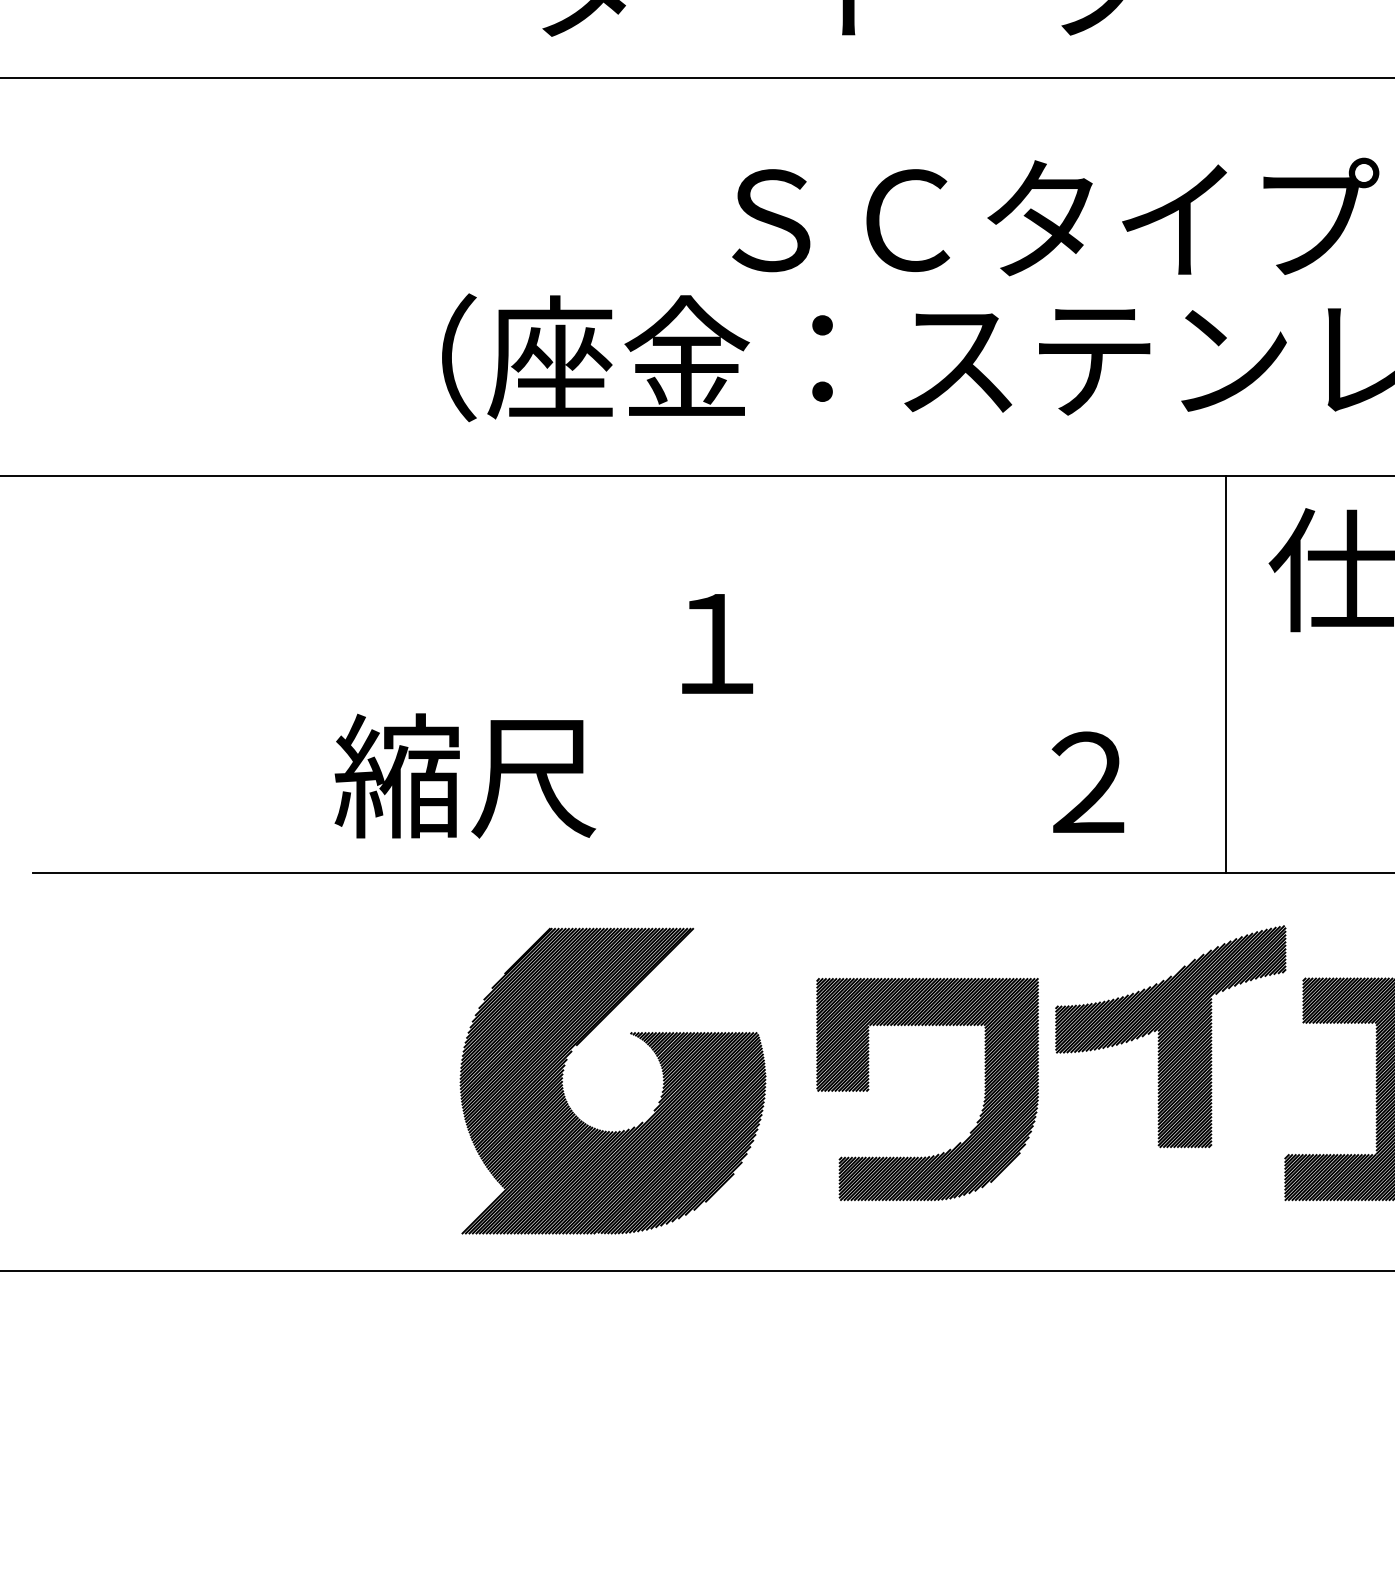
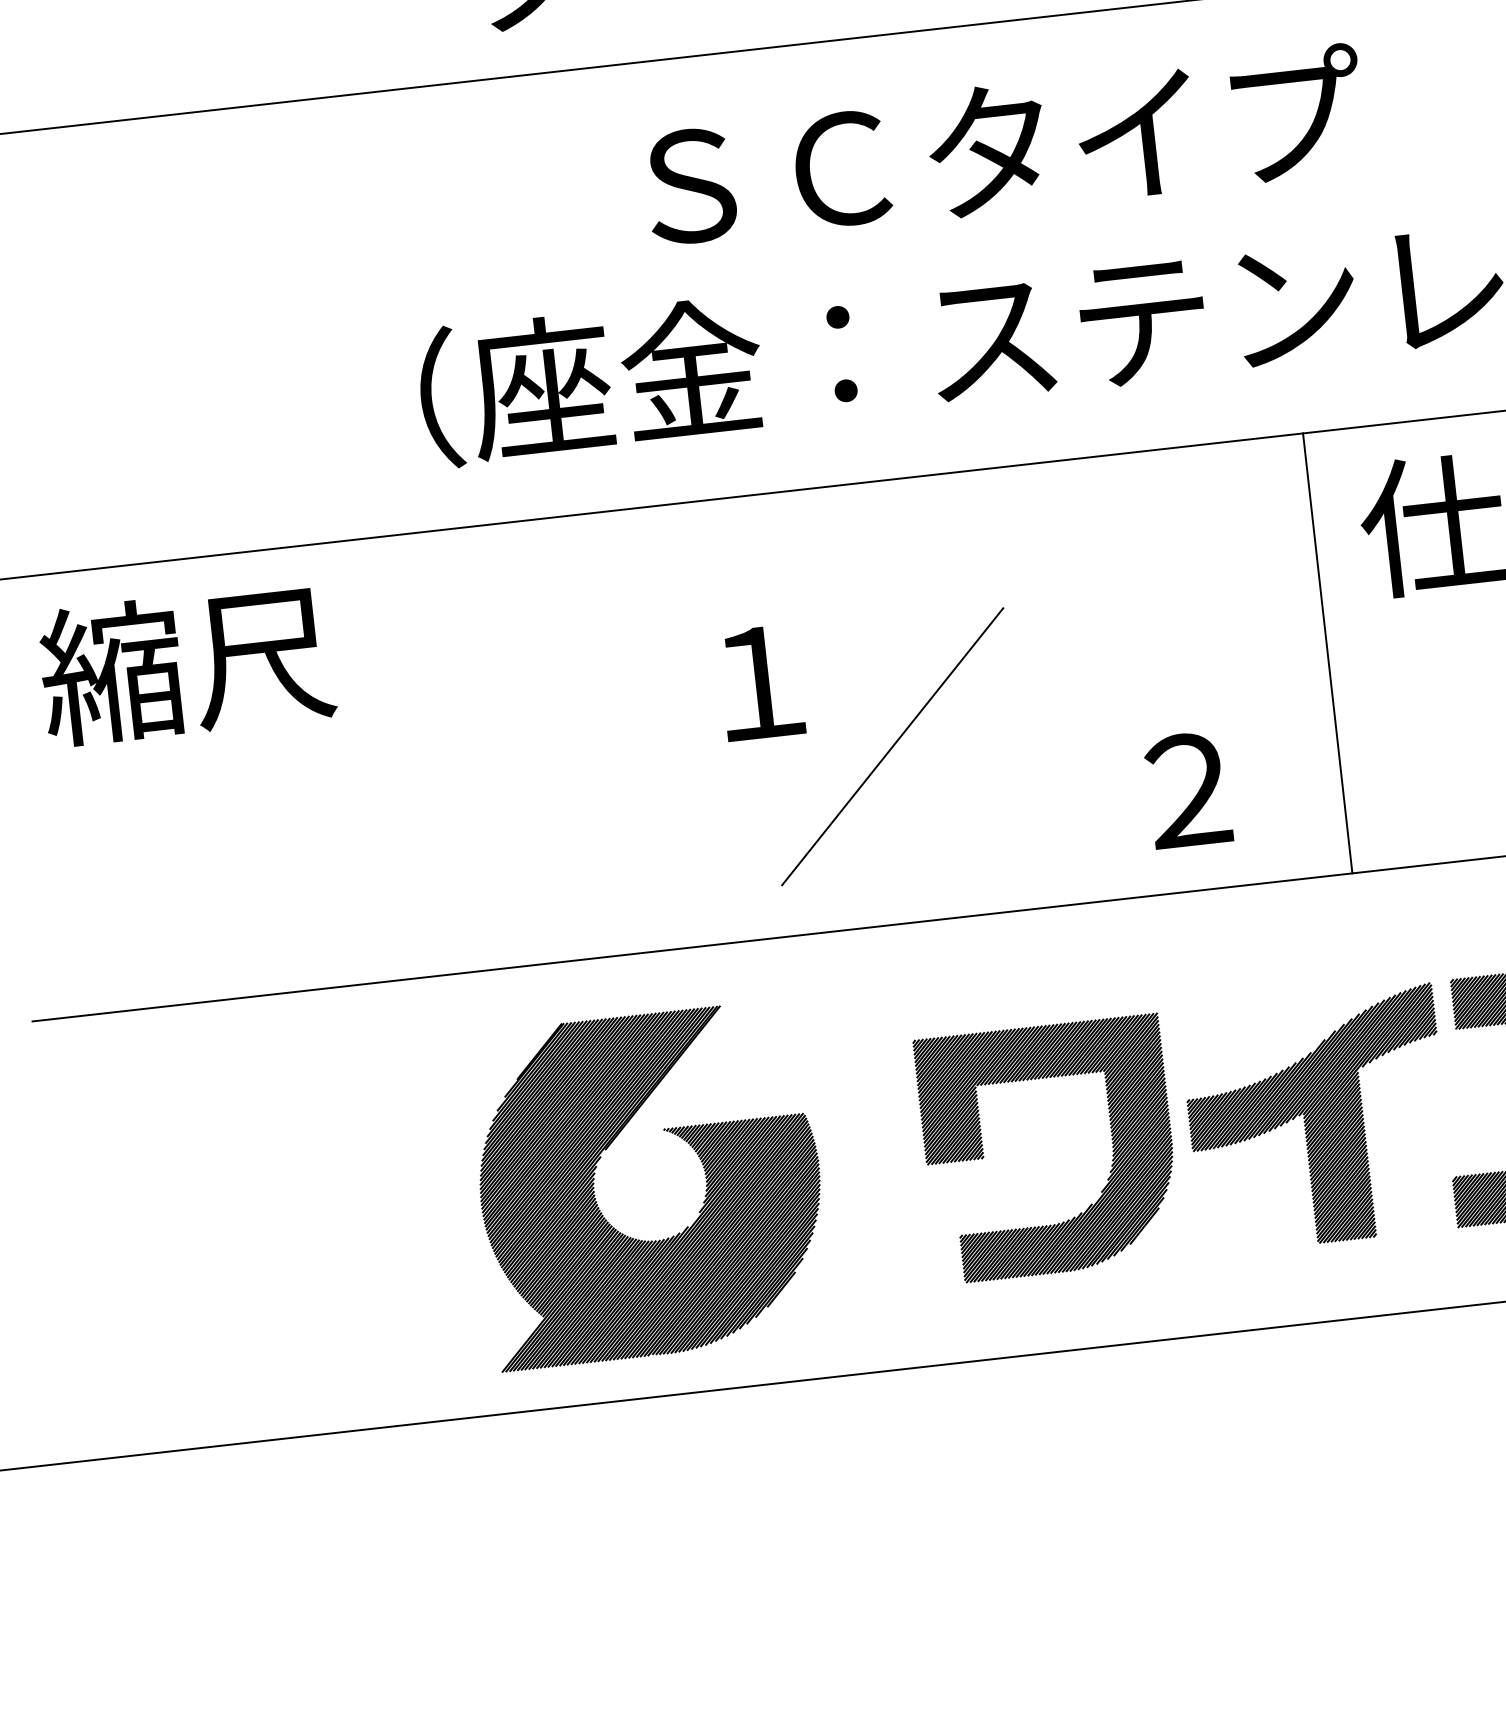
text: (1055, 216) -> (1004, 146), moved
line: (828, 713) -> (892, 745), added
text: (464, 775) -> (185, 663), moved
part: (1170, 1036) -> (1317, 1119), moved
part: (564, 1070) -> (595, 1179), moved

